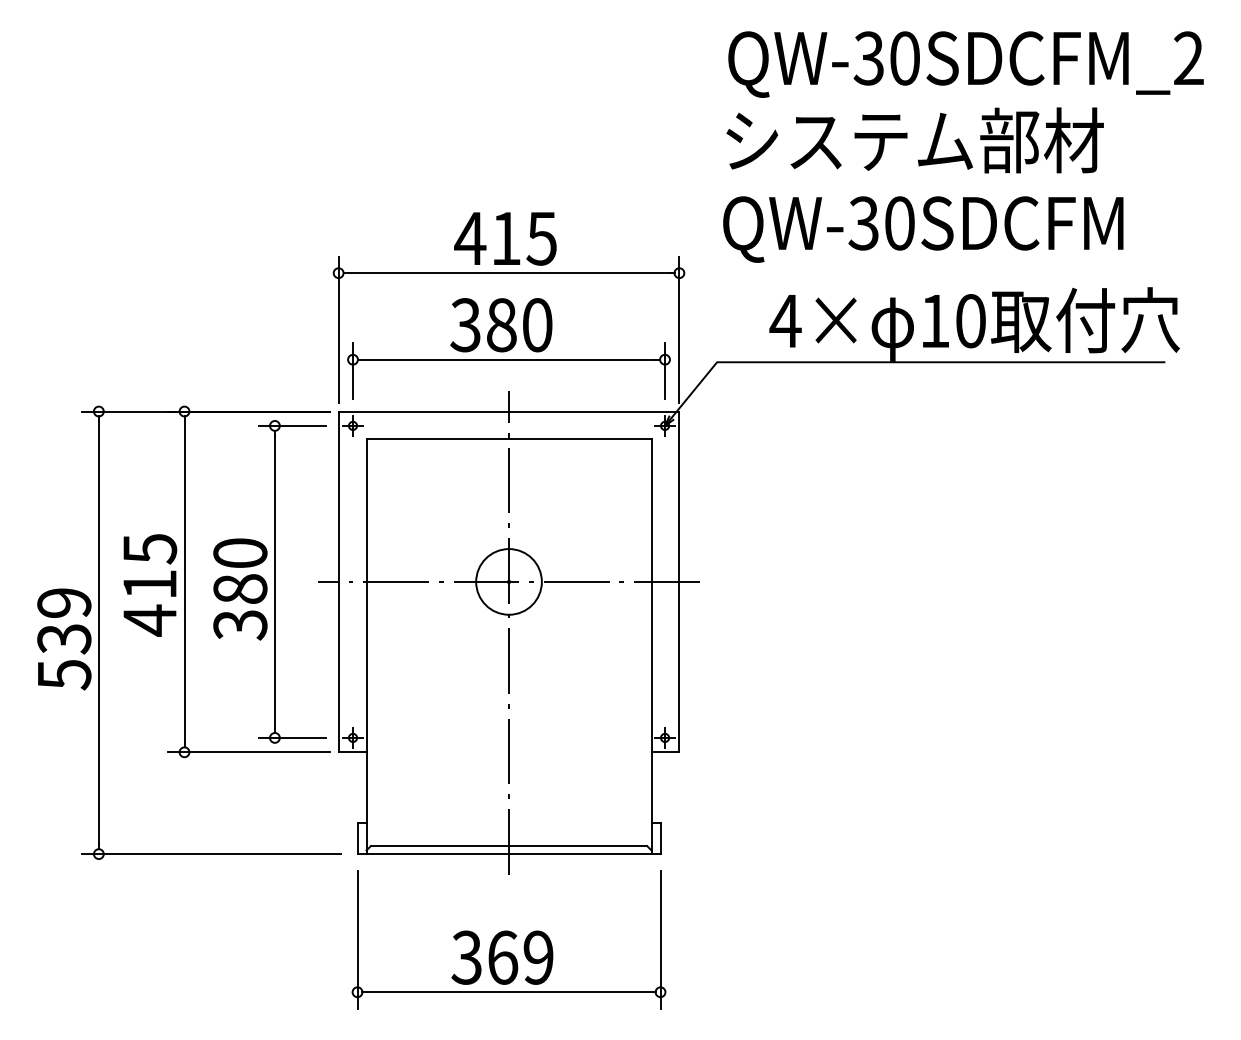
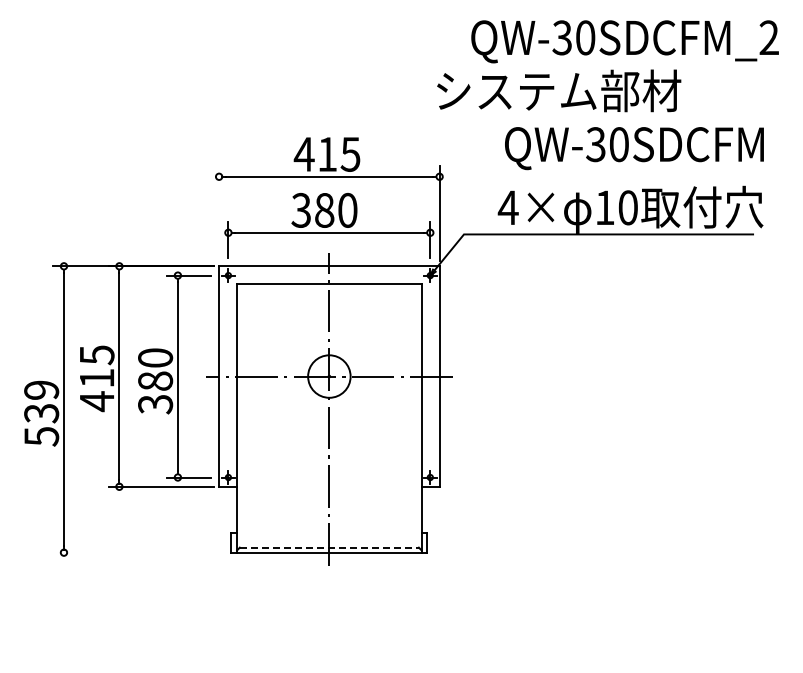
text: (915, 139) -> (559, 90), moved
text: (923, 229) -> (634, 148), moved
line: (339, 329) -> (219, 213), removed
line: (509, 846) -> (329, 547), solid -> dashed
line: (210, 853) -> (136, 552), removed
part: (509, 938) -> (329, 607), removed

